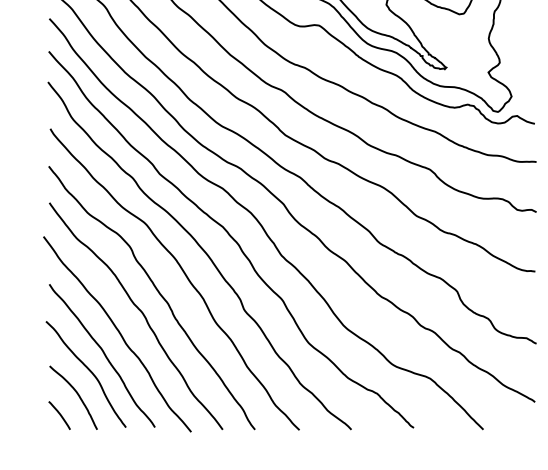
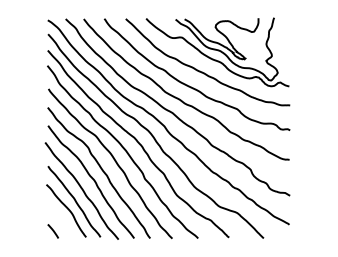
curve: (76, 395) -> (61, 221), removed

